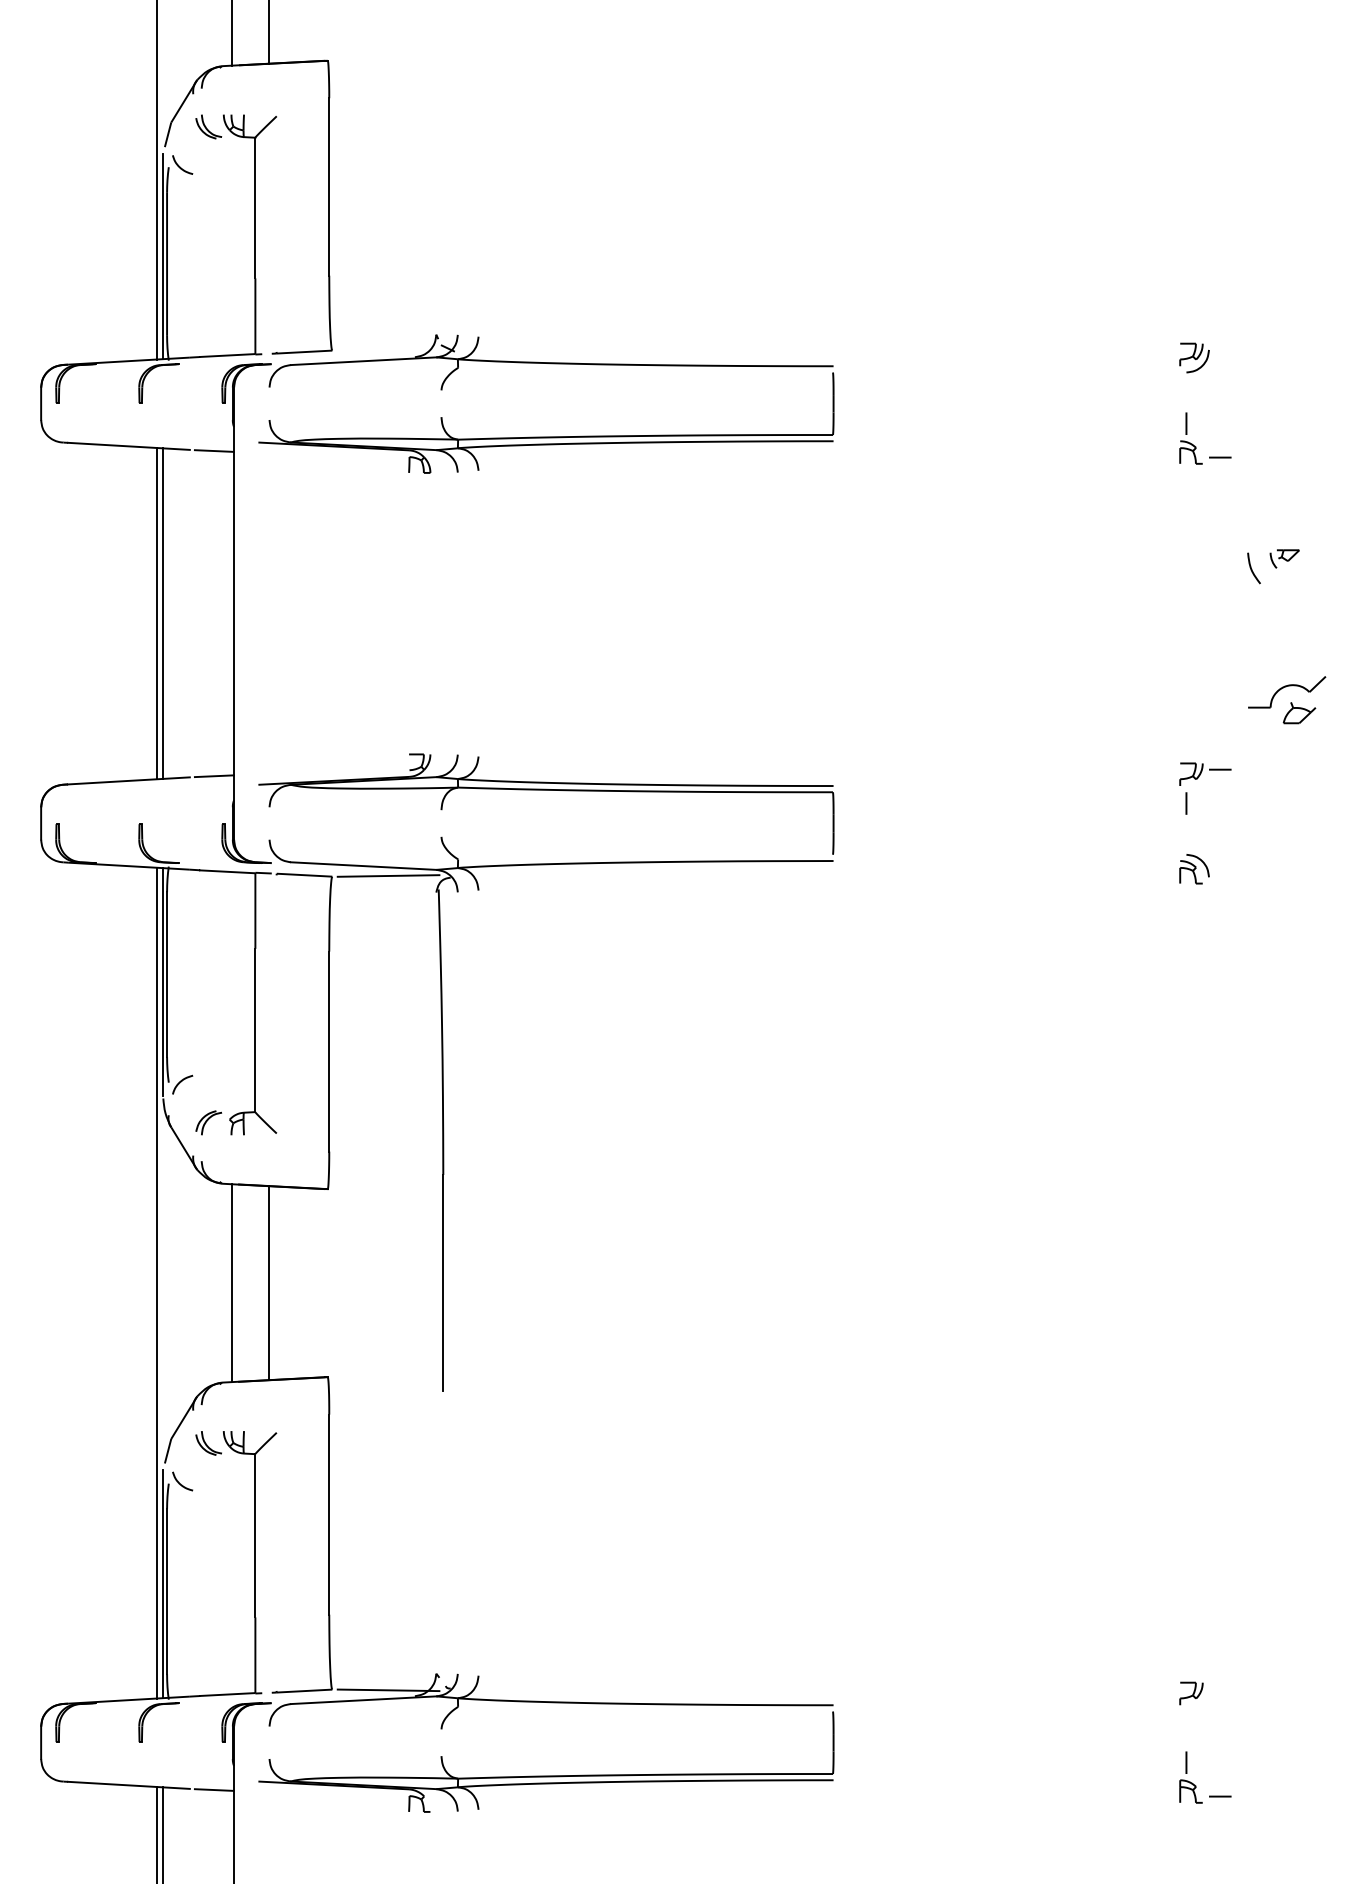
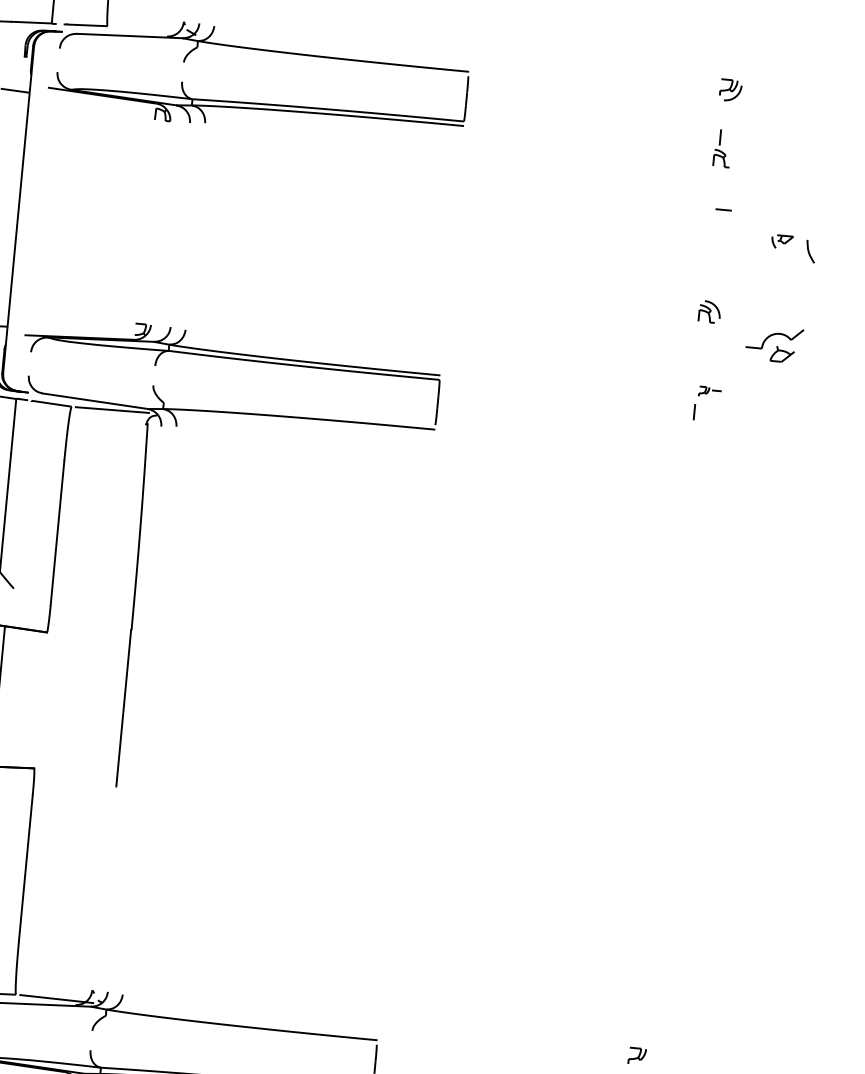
line: (1220, 457) -> (723, 209), moved
curve: (1252, 569) -> (809, 252), moved
part: (1205, 773) -> (710, 391), size x0.6
part: (1194, 869) -> (709, 312), moved

